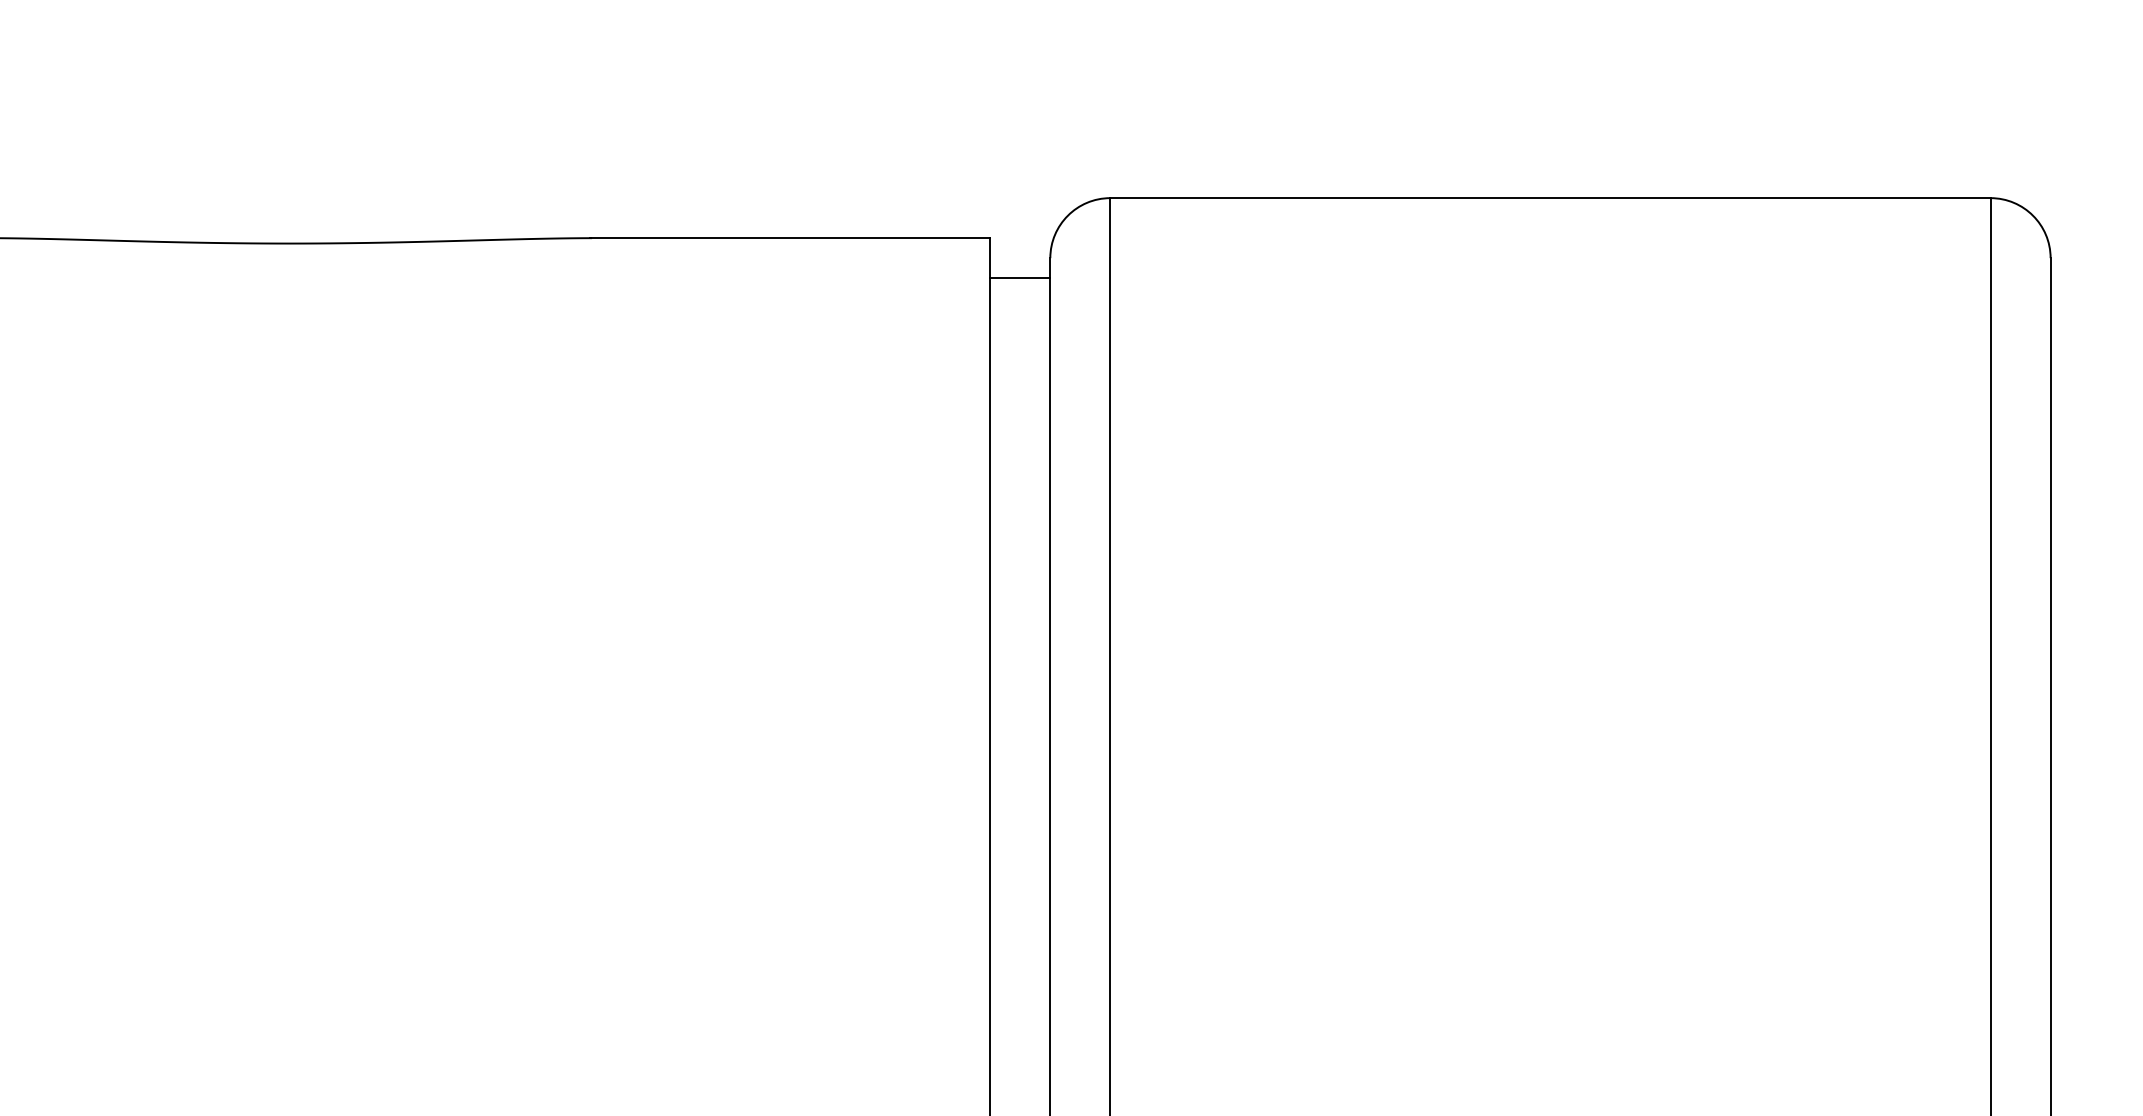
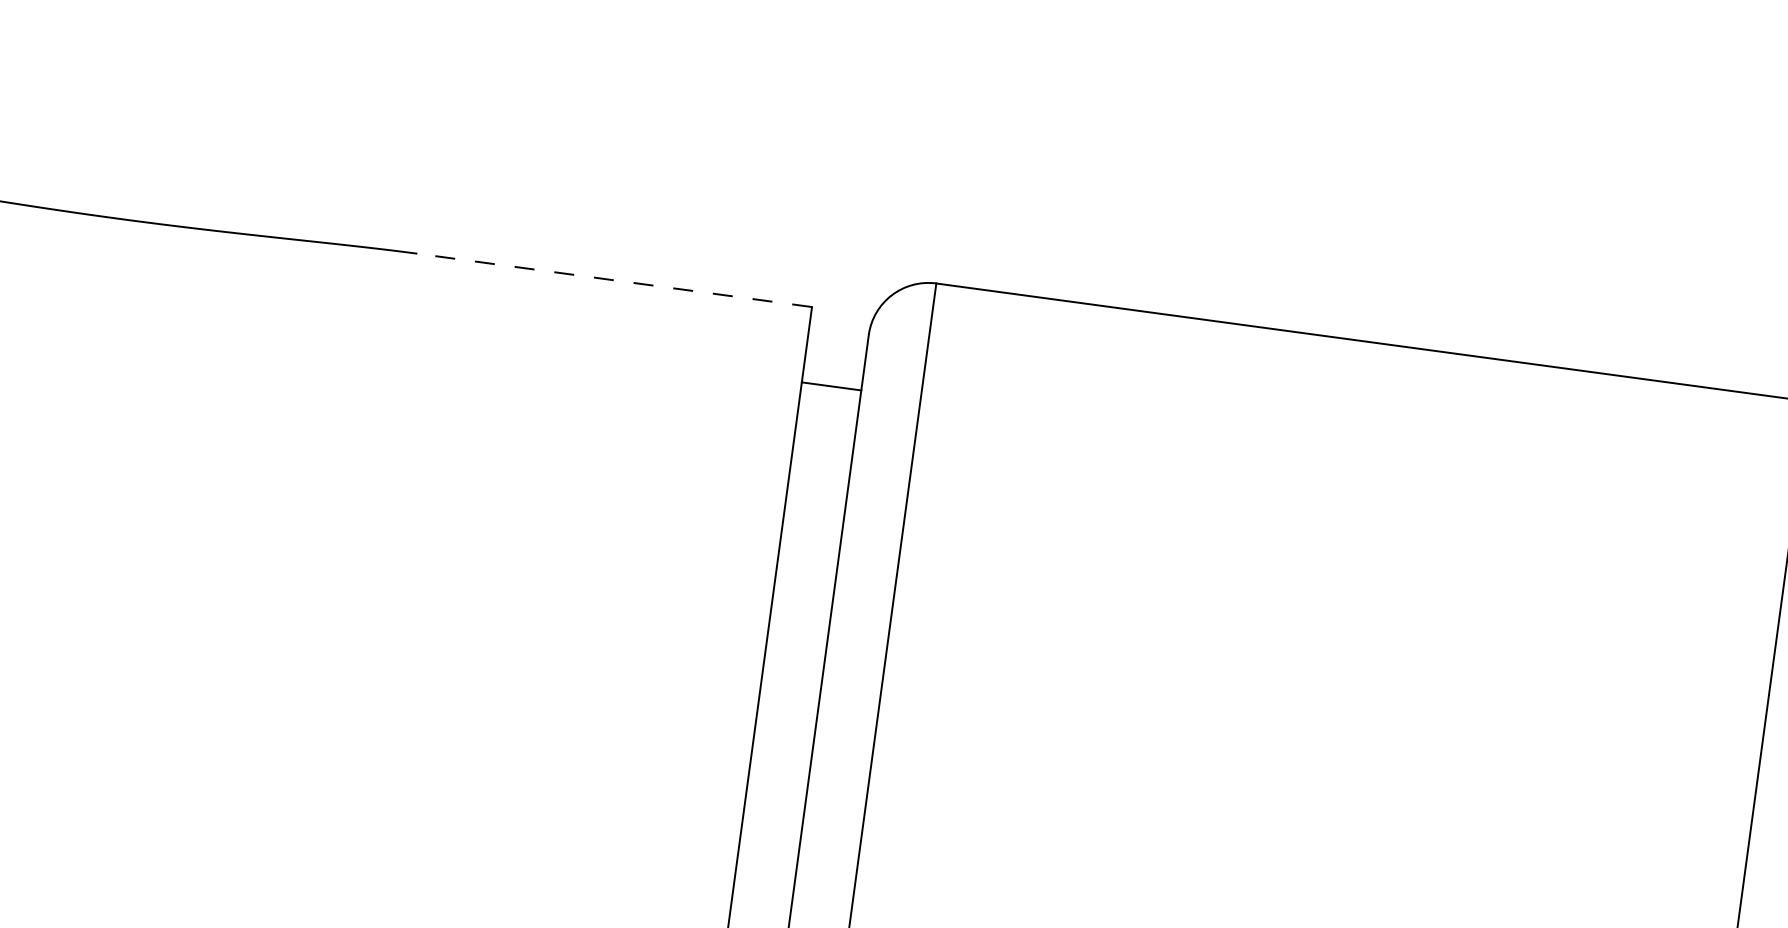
line: (790, 238) -> (613, 280), solid -> dashed
line: (1020, 278) -> (831, 386), moved

